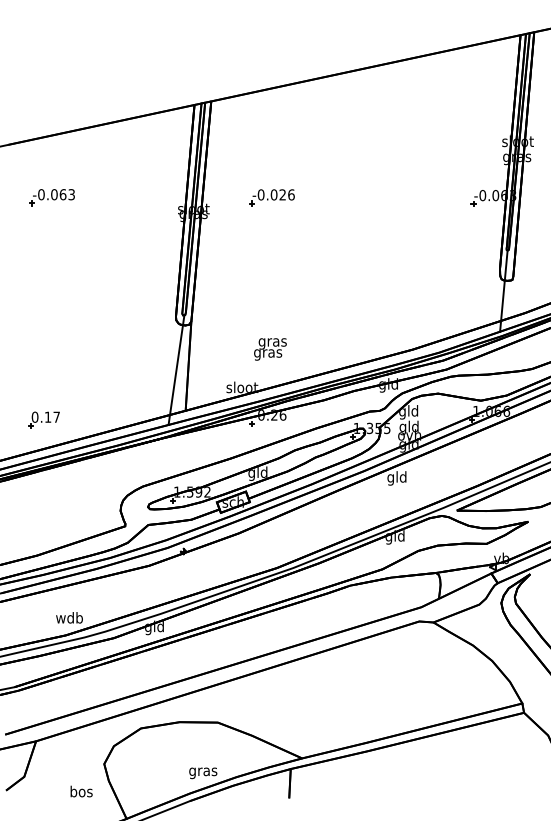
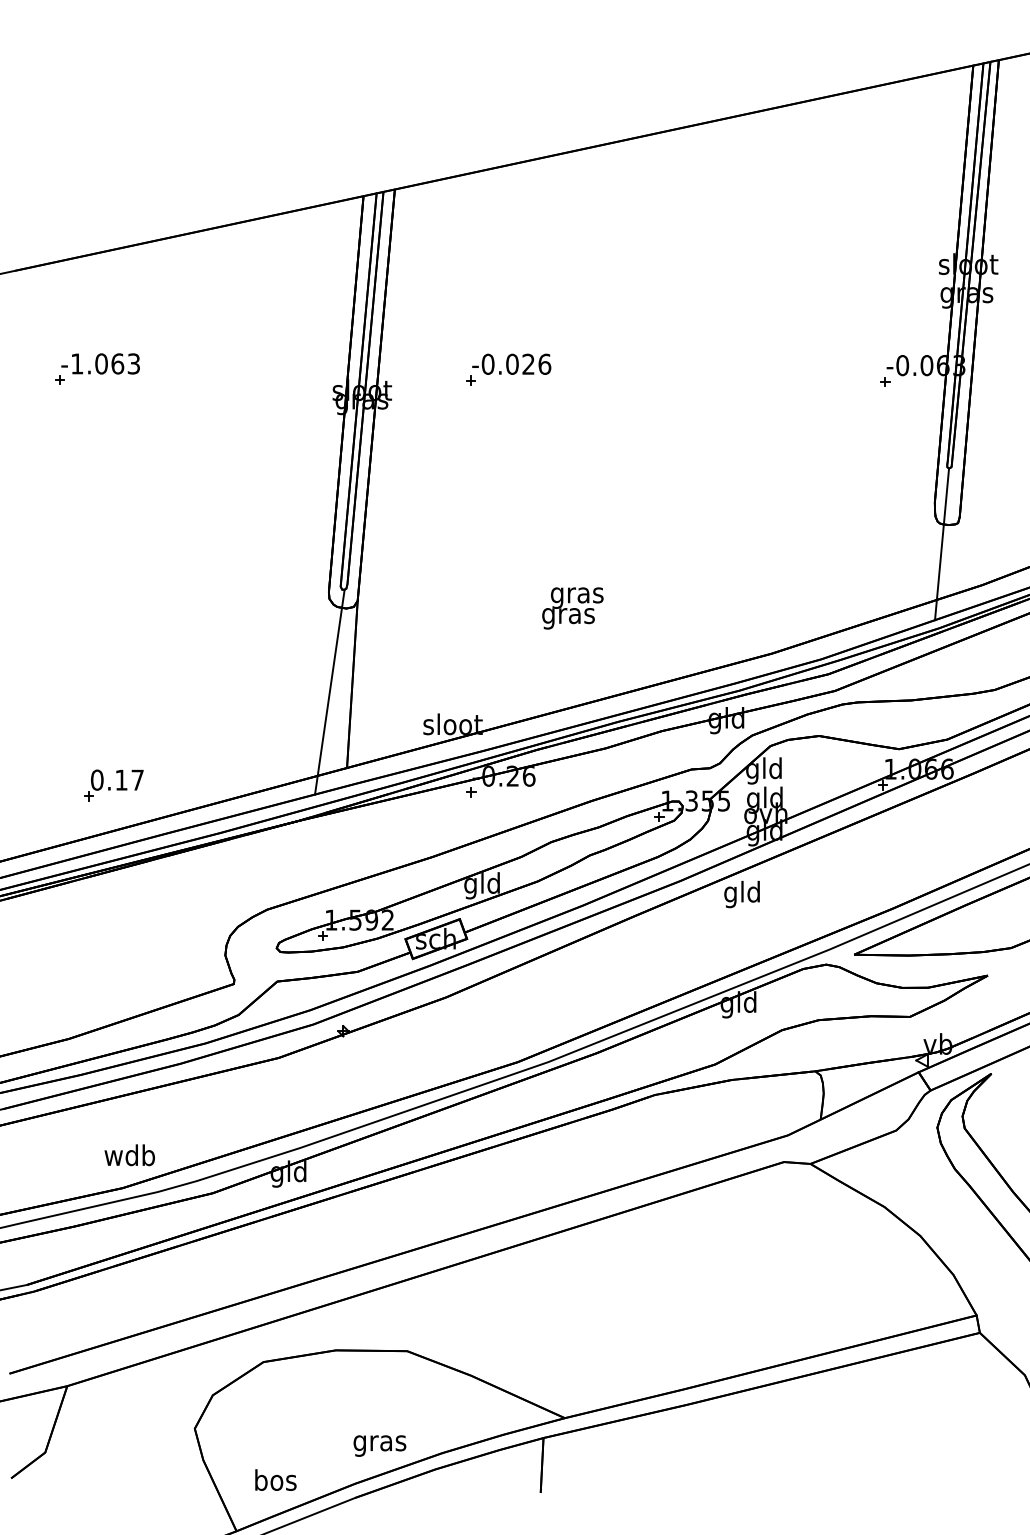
text: (41, 194) -> (77, 363), -0.063 -> -1.063
text: (270, 349) -> (572, 608), moved
part: (43, 419) -> (112, 784), moved
text: (81, 791) -> (275, 1480), moved

